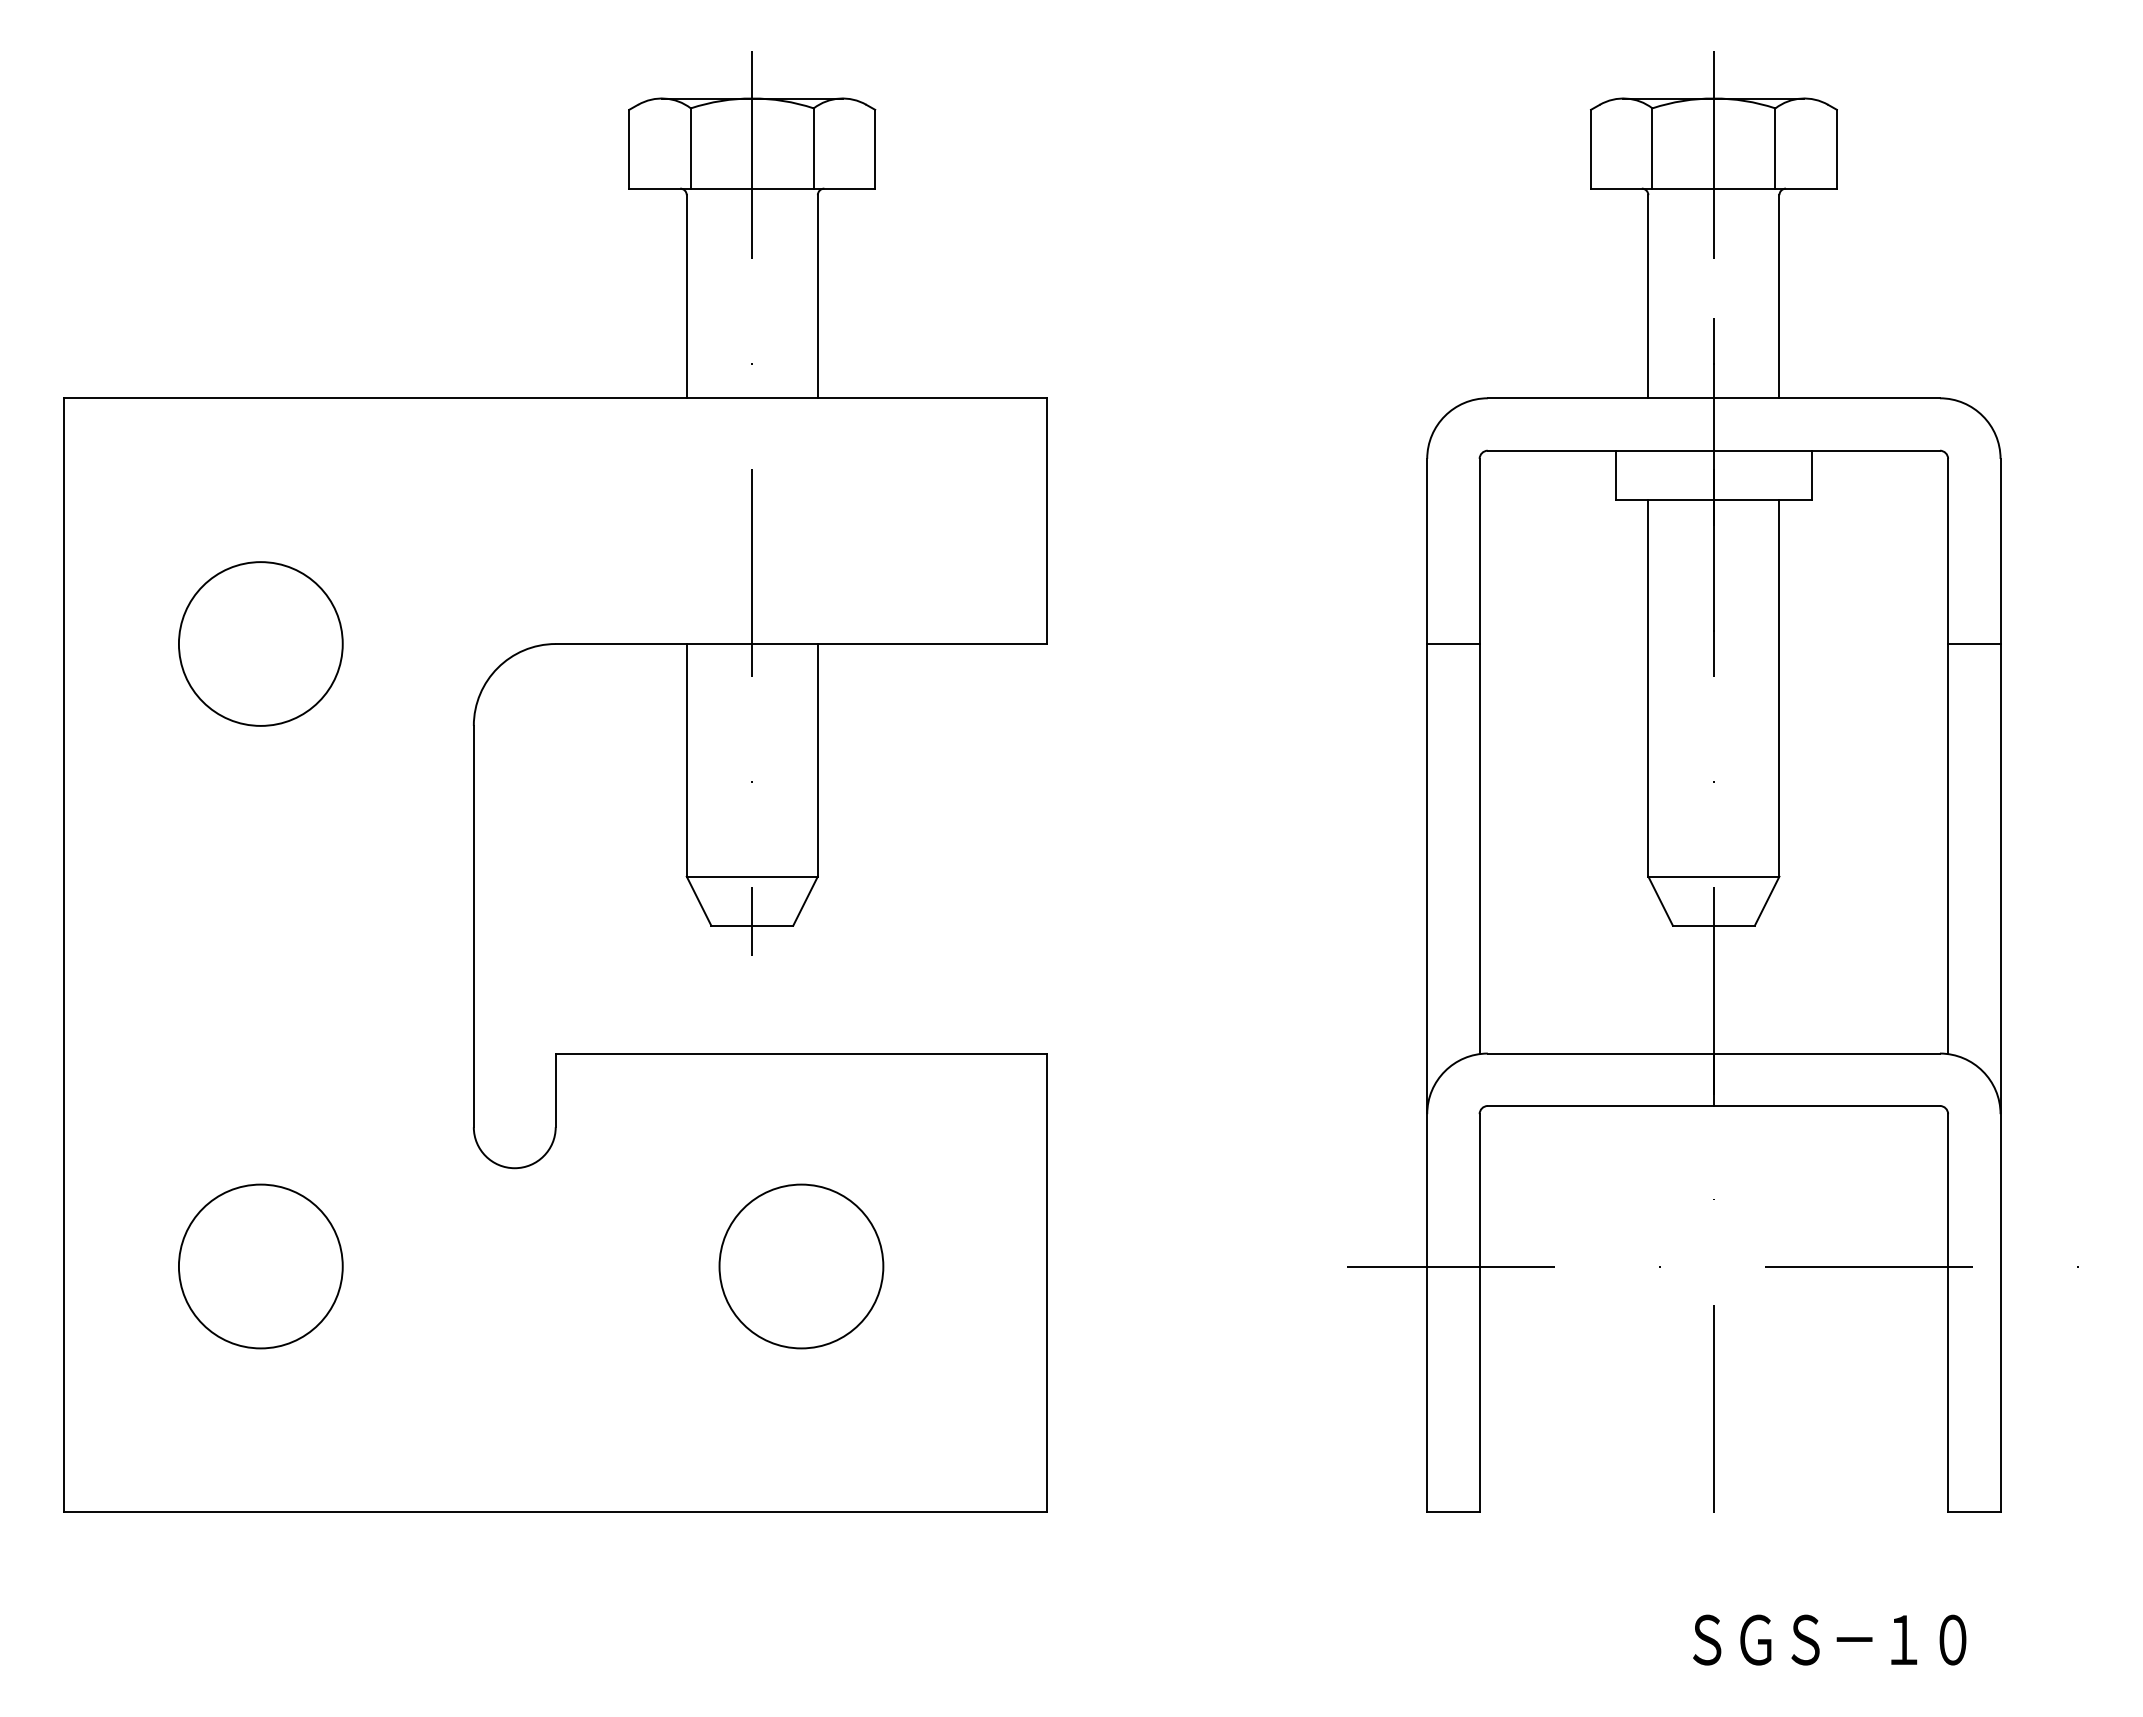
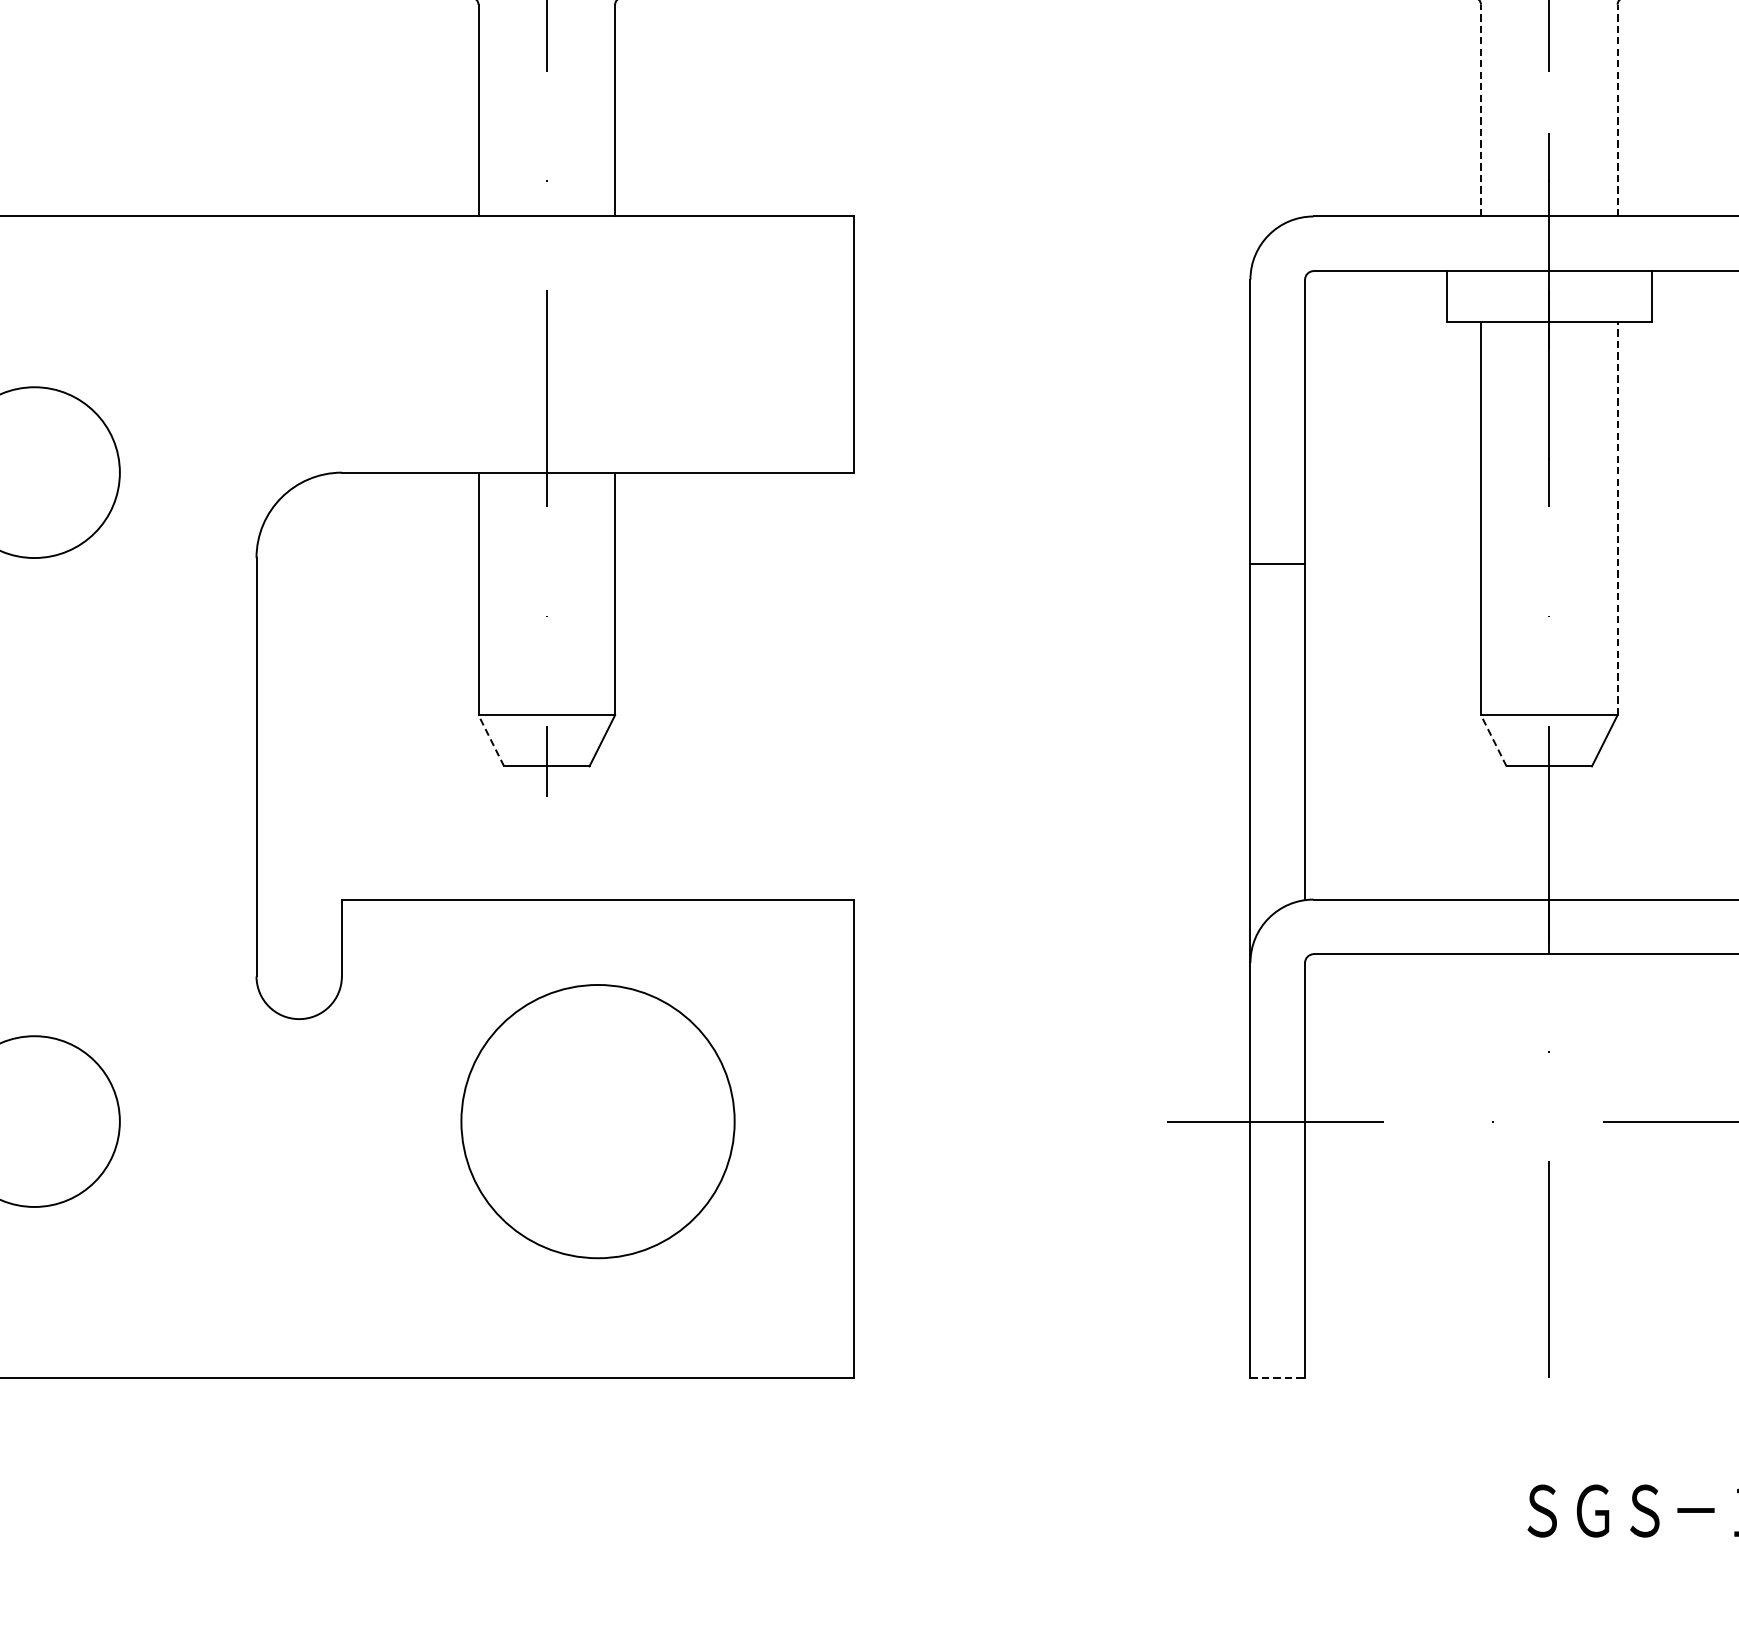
line: (1648, 296) -> (1481, 110), solid -> dashed
line: (1779, 296) -> (1617, 110), solid -> dashed
line: (1453, 644) -> (1277, 564), moved
line: (1779, 687) -> (1617, 517), solid -> dashed
line: (698, 900) -> (490, 740), solid -> dashed
line: (1660, 900) -> (1493, 740), solid -> dashed
circle: (801, 1266) -> (598, 1121), size x1.6
line: (1453, 1512) -> (1277, 1378), solid -> dashed

